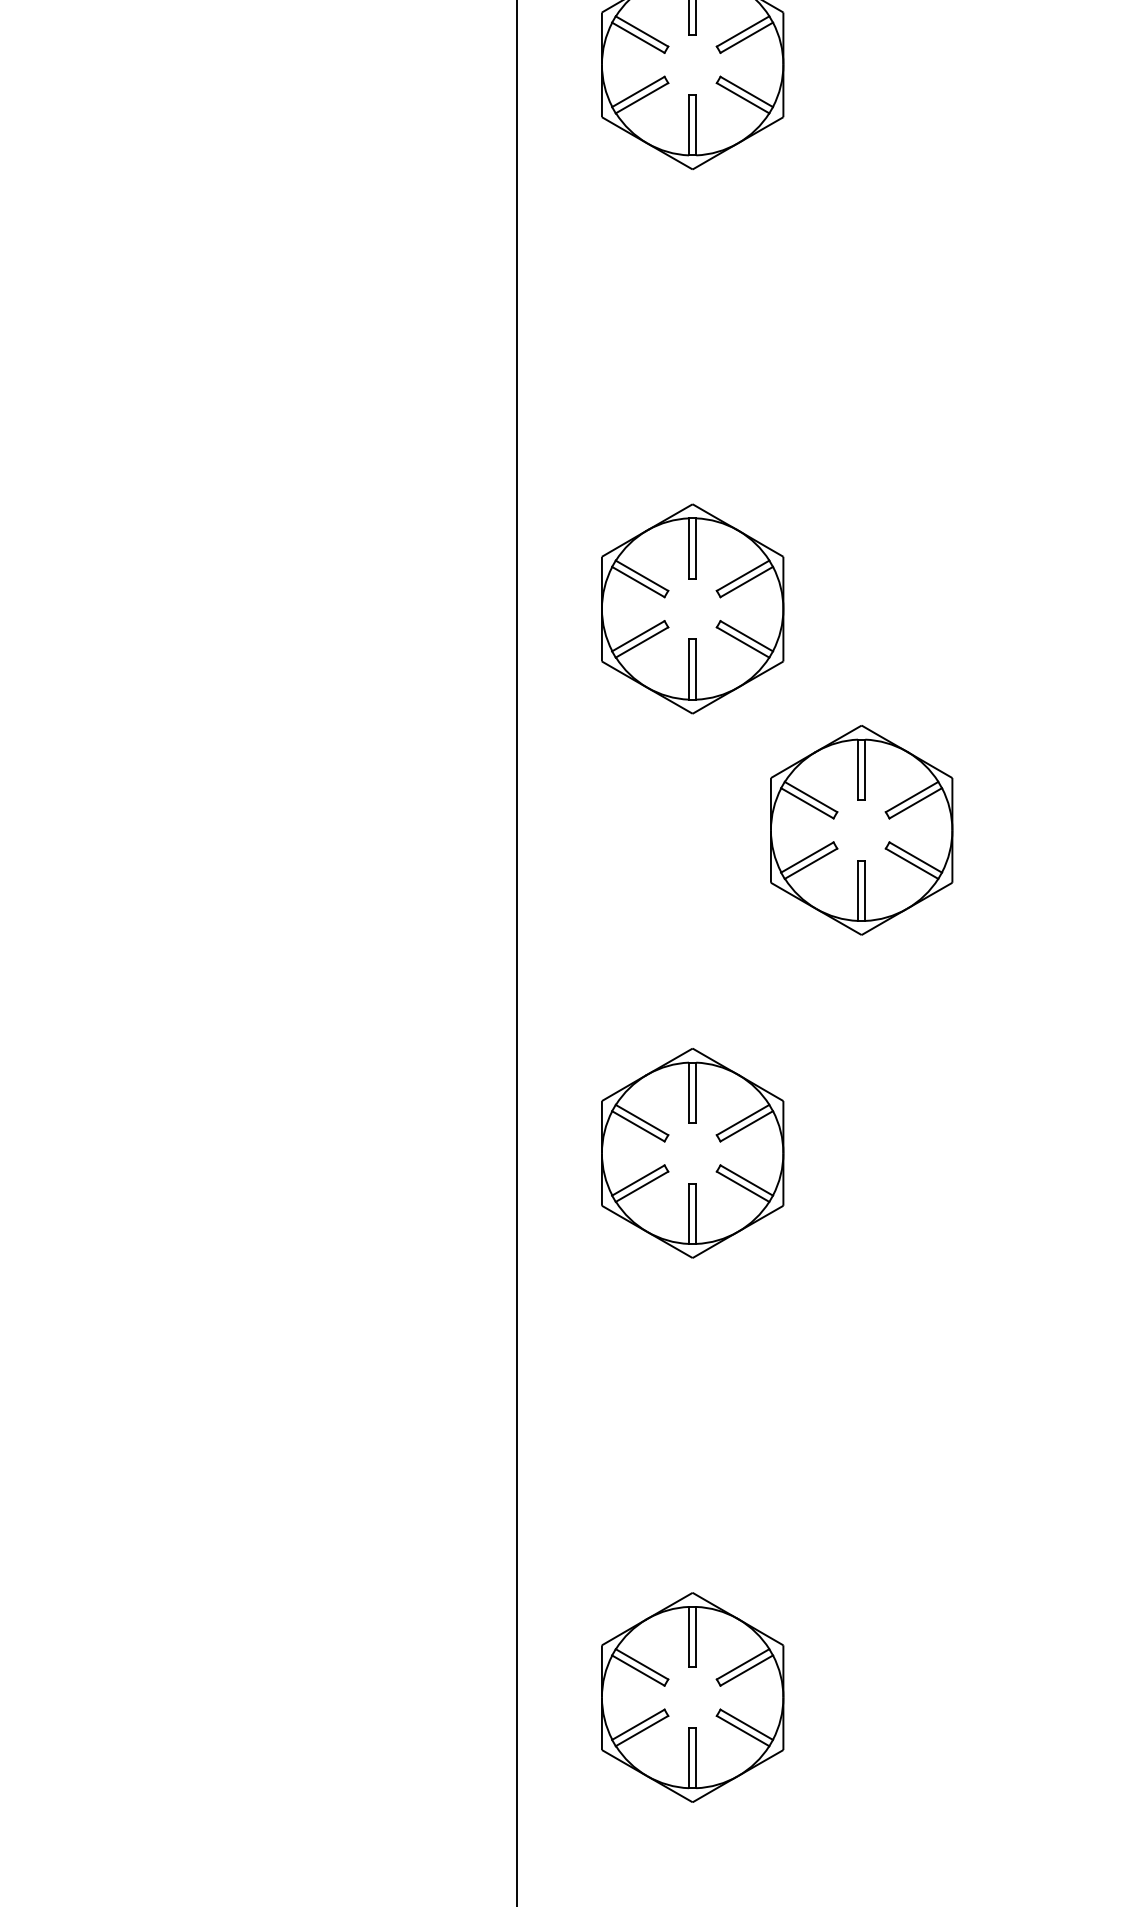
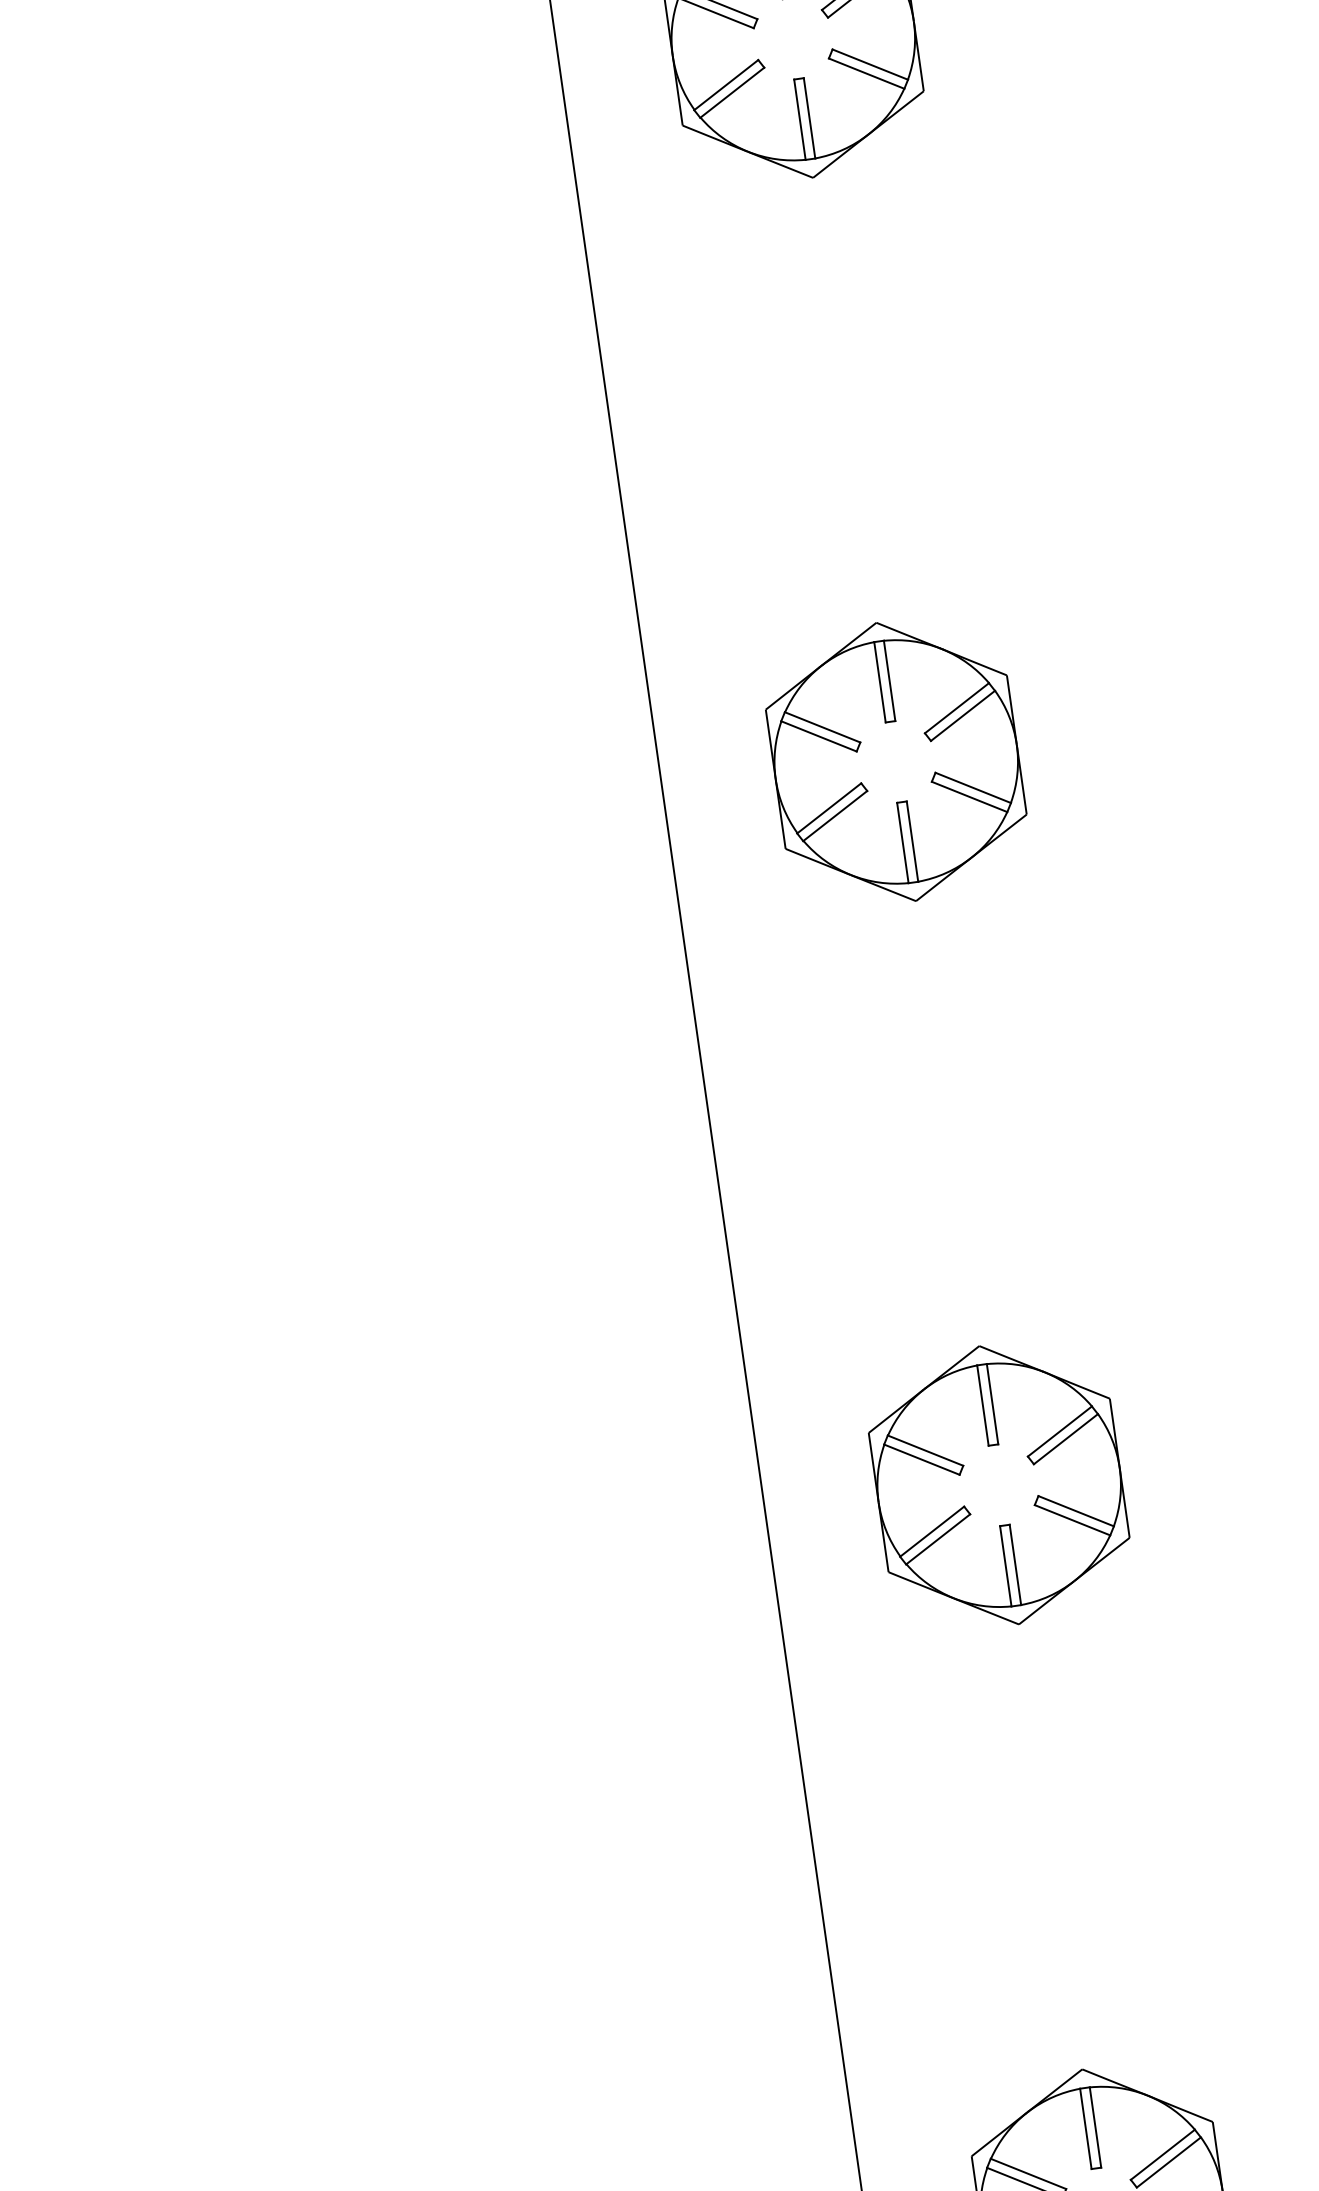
part: (861, 830) -> (1162, 1024), removed

